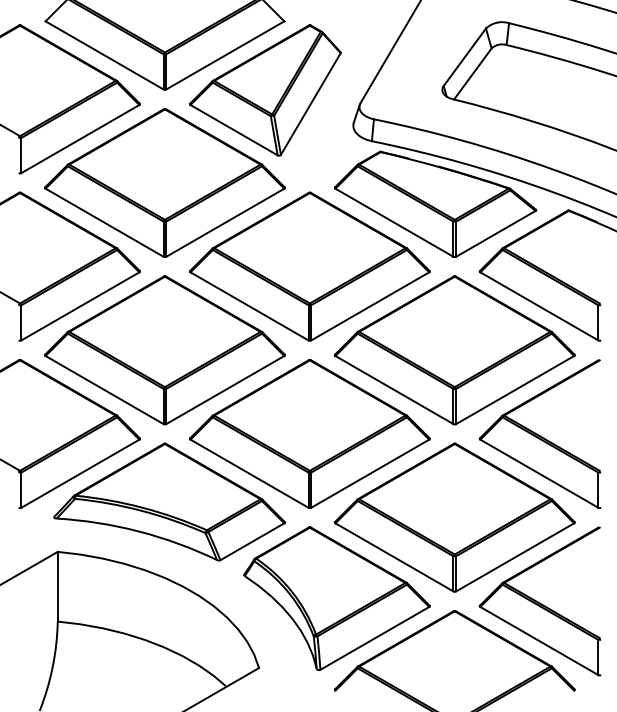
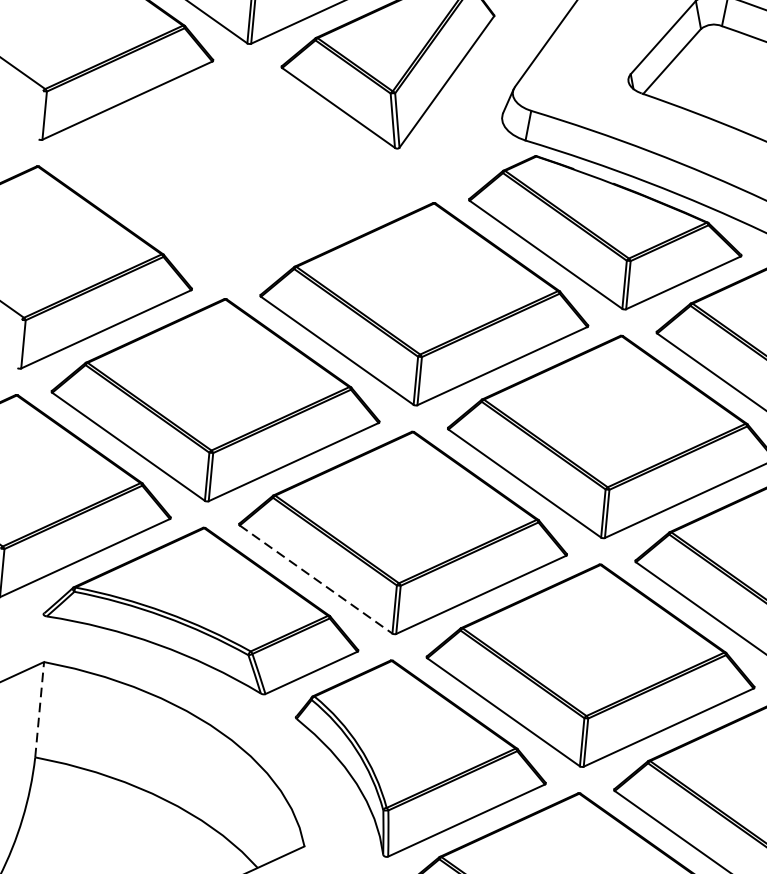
part: (164, 182) -> (236, 170), removed
line: (249, 473) -> (316, 579), solid -> dashed
line: (57, 586) -> (39, 709), solid -> dashed

